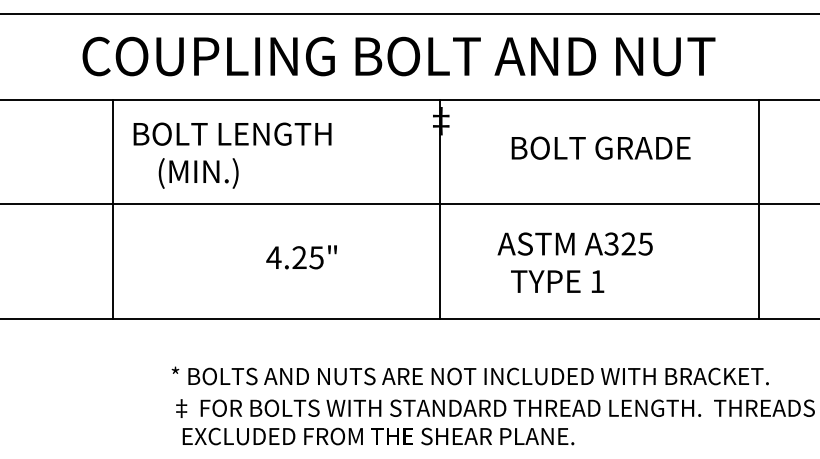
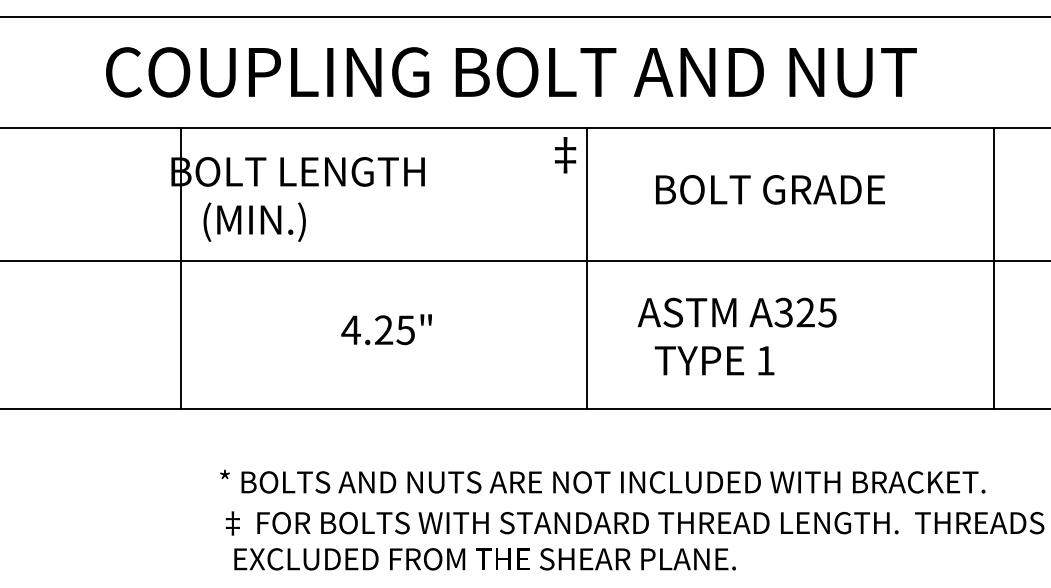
line: (112, 208) -> (180, 267), moved
line: (440, 208) -> (587, 267), moved
line: (758, 208) -> (994, 267), moved

